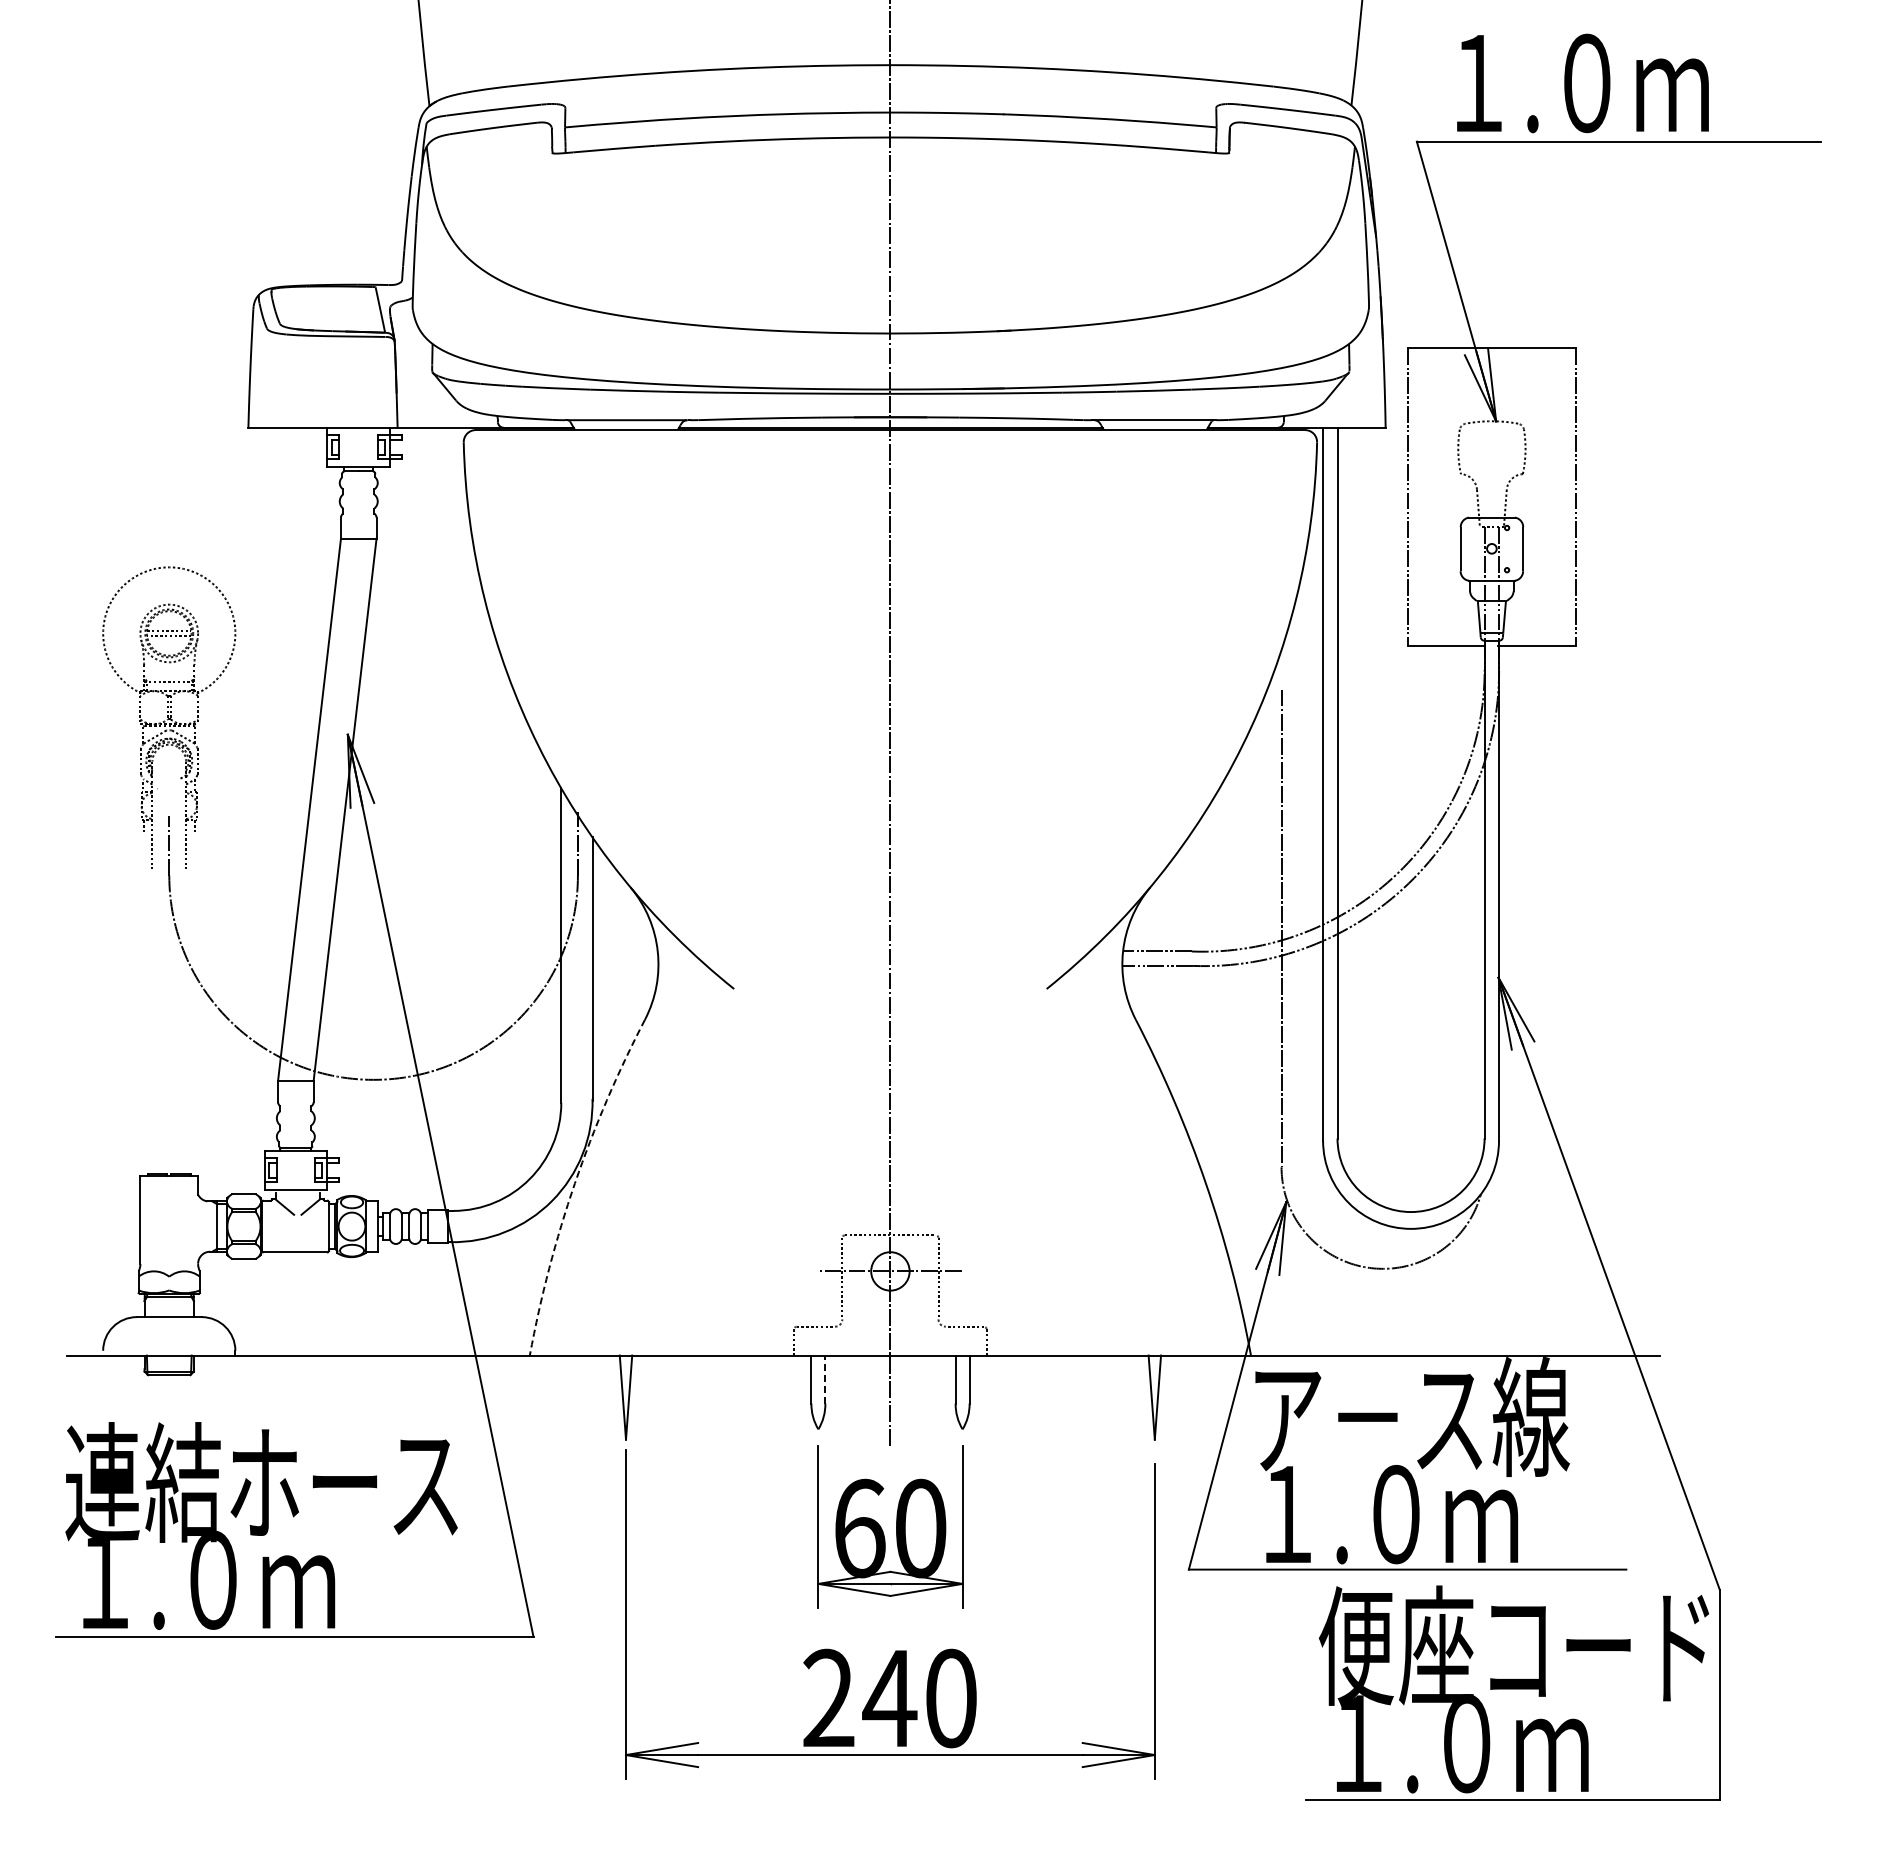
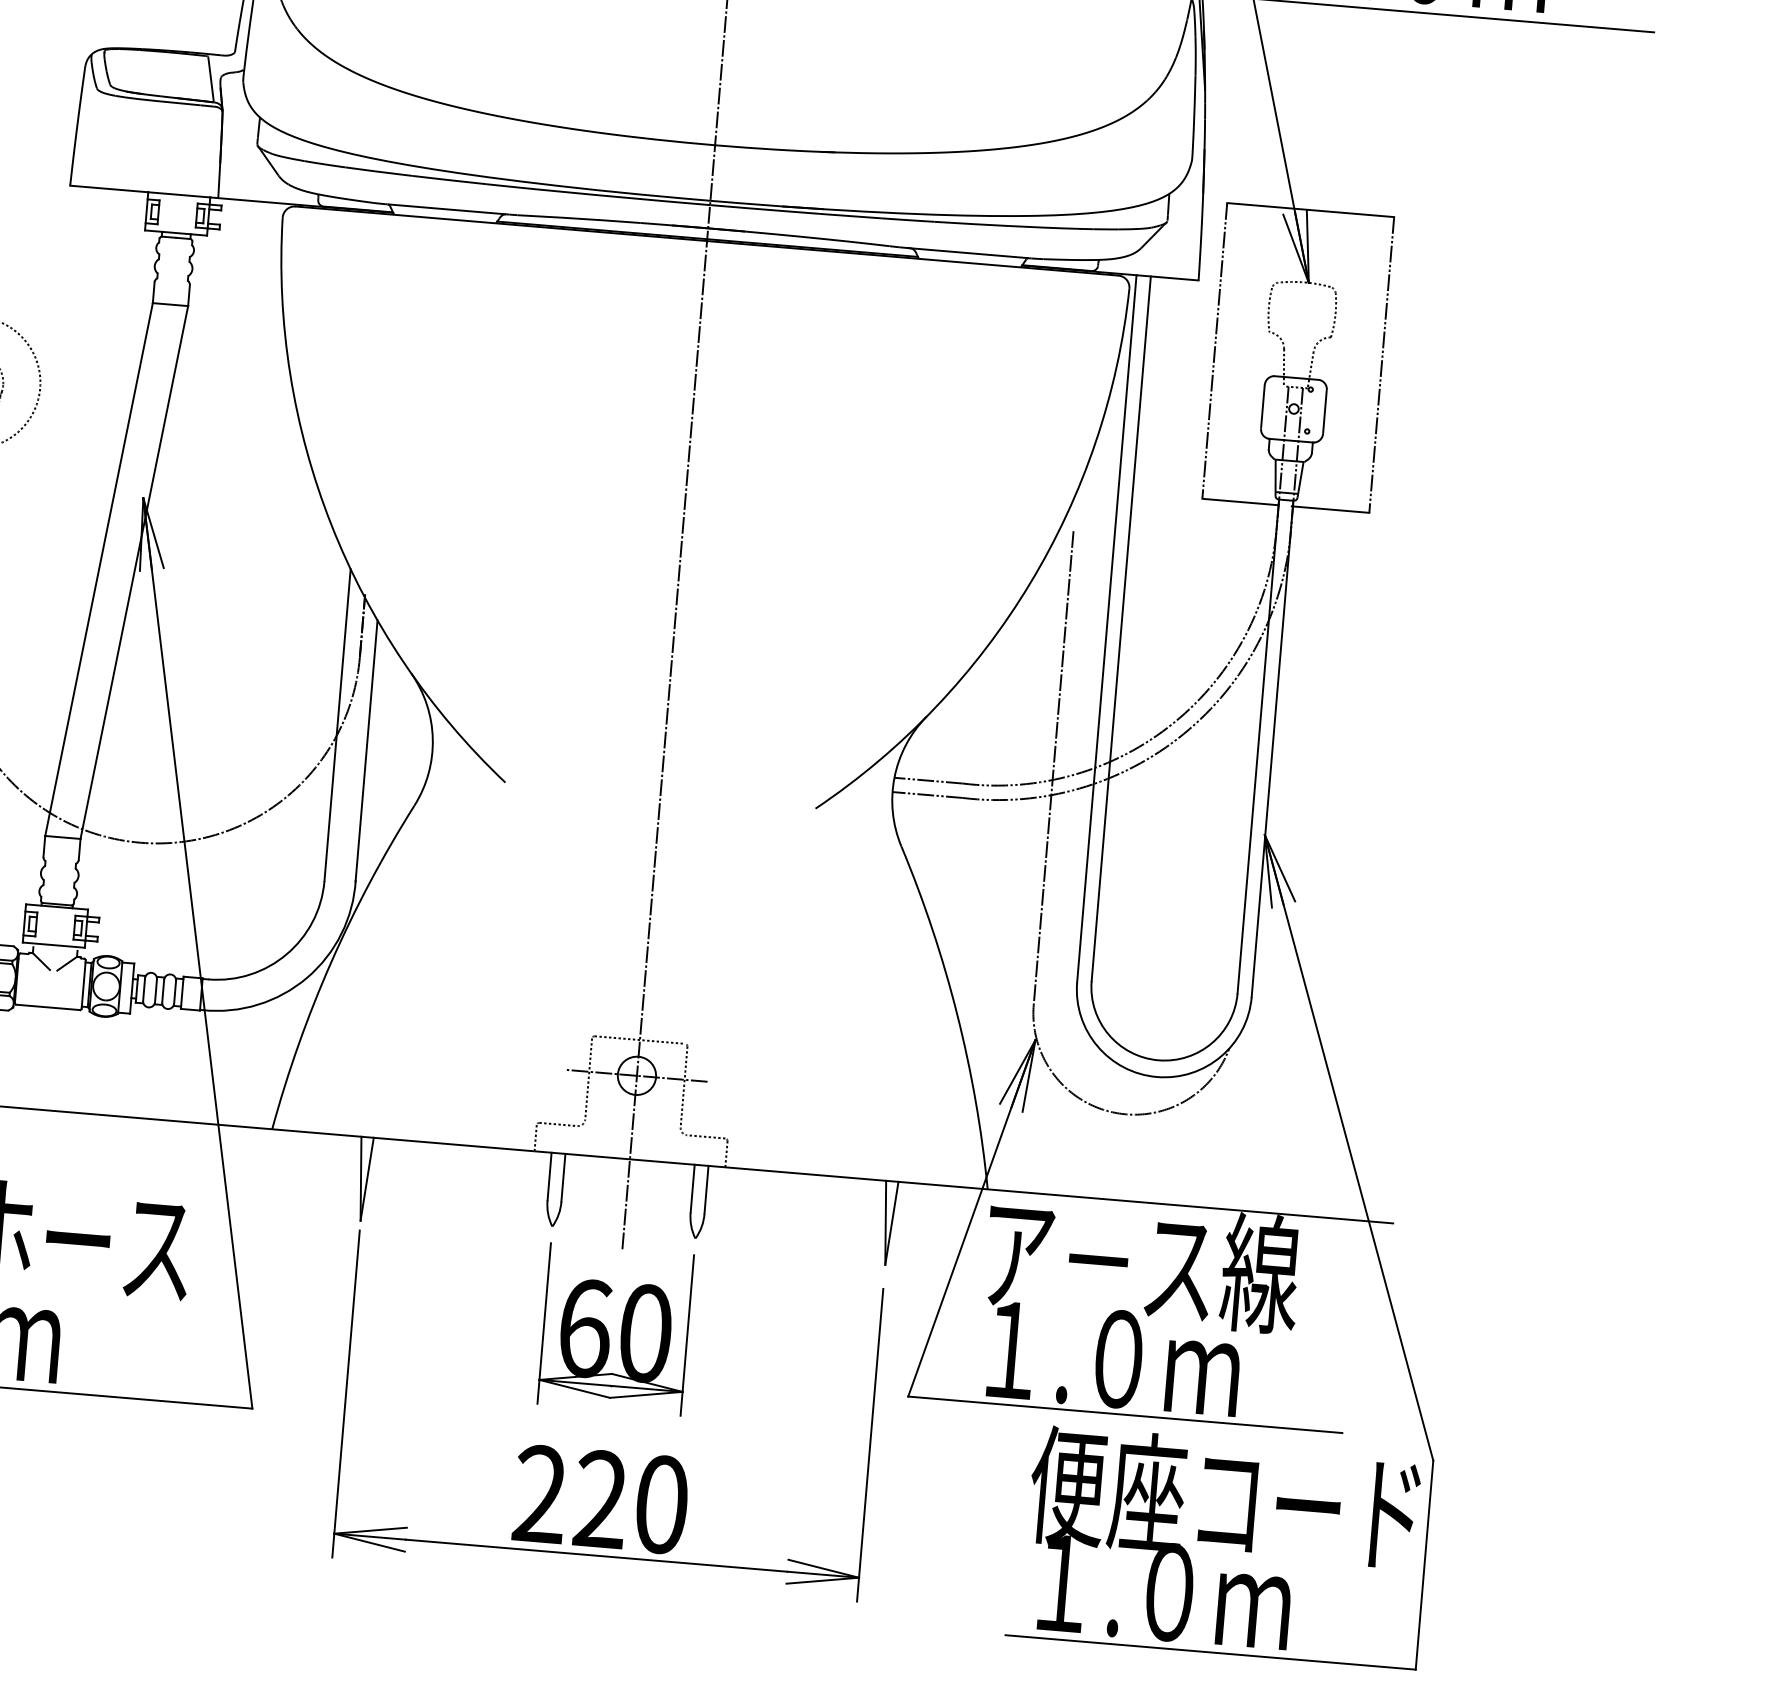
arc: (574, 1183) -> (330, 962), dashed -> solid
line: (825, 1379) -> (563, 1177), dashed -> solid
text: (889, 1697) -> (600, 1498), 240 -> 220

